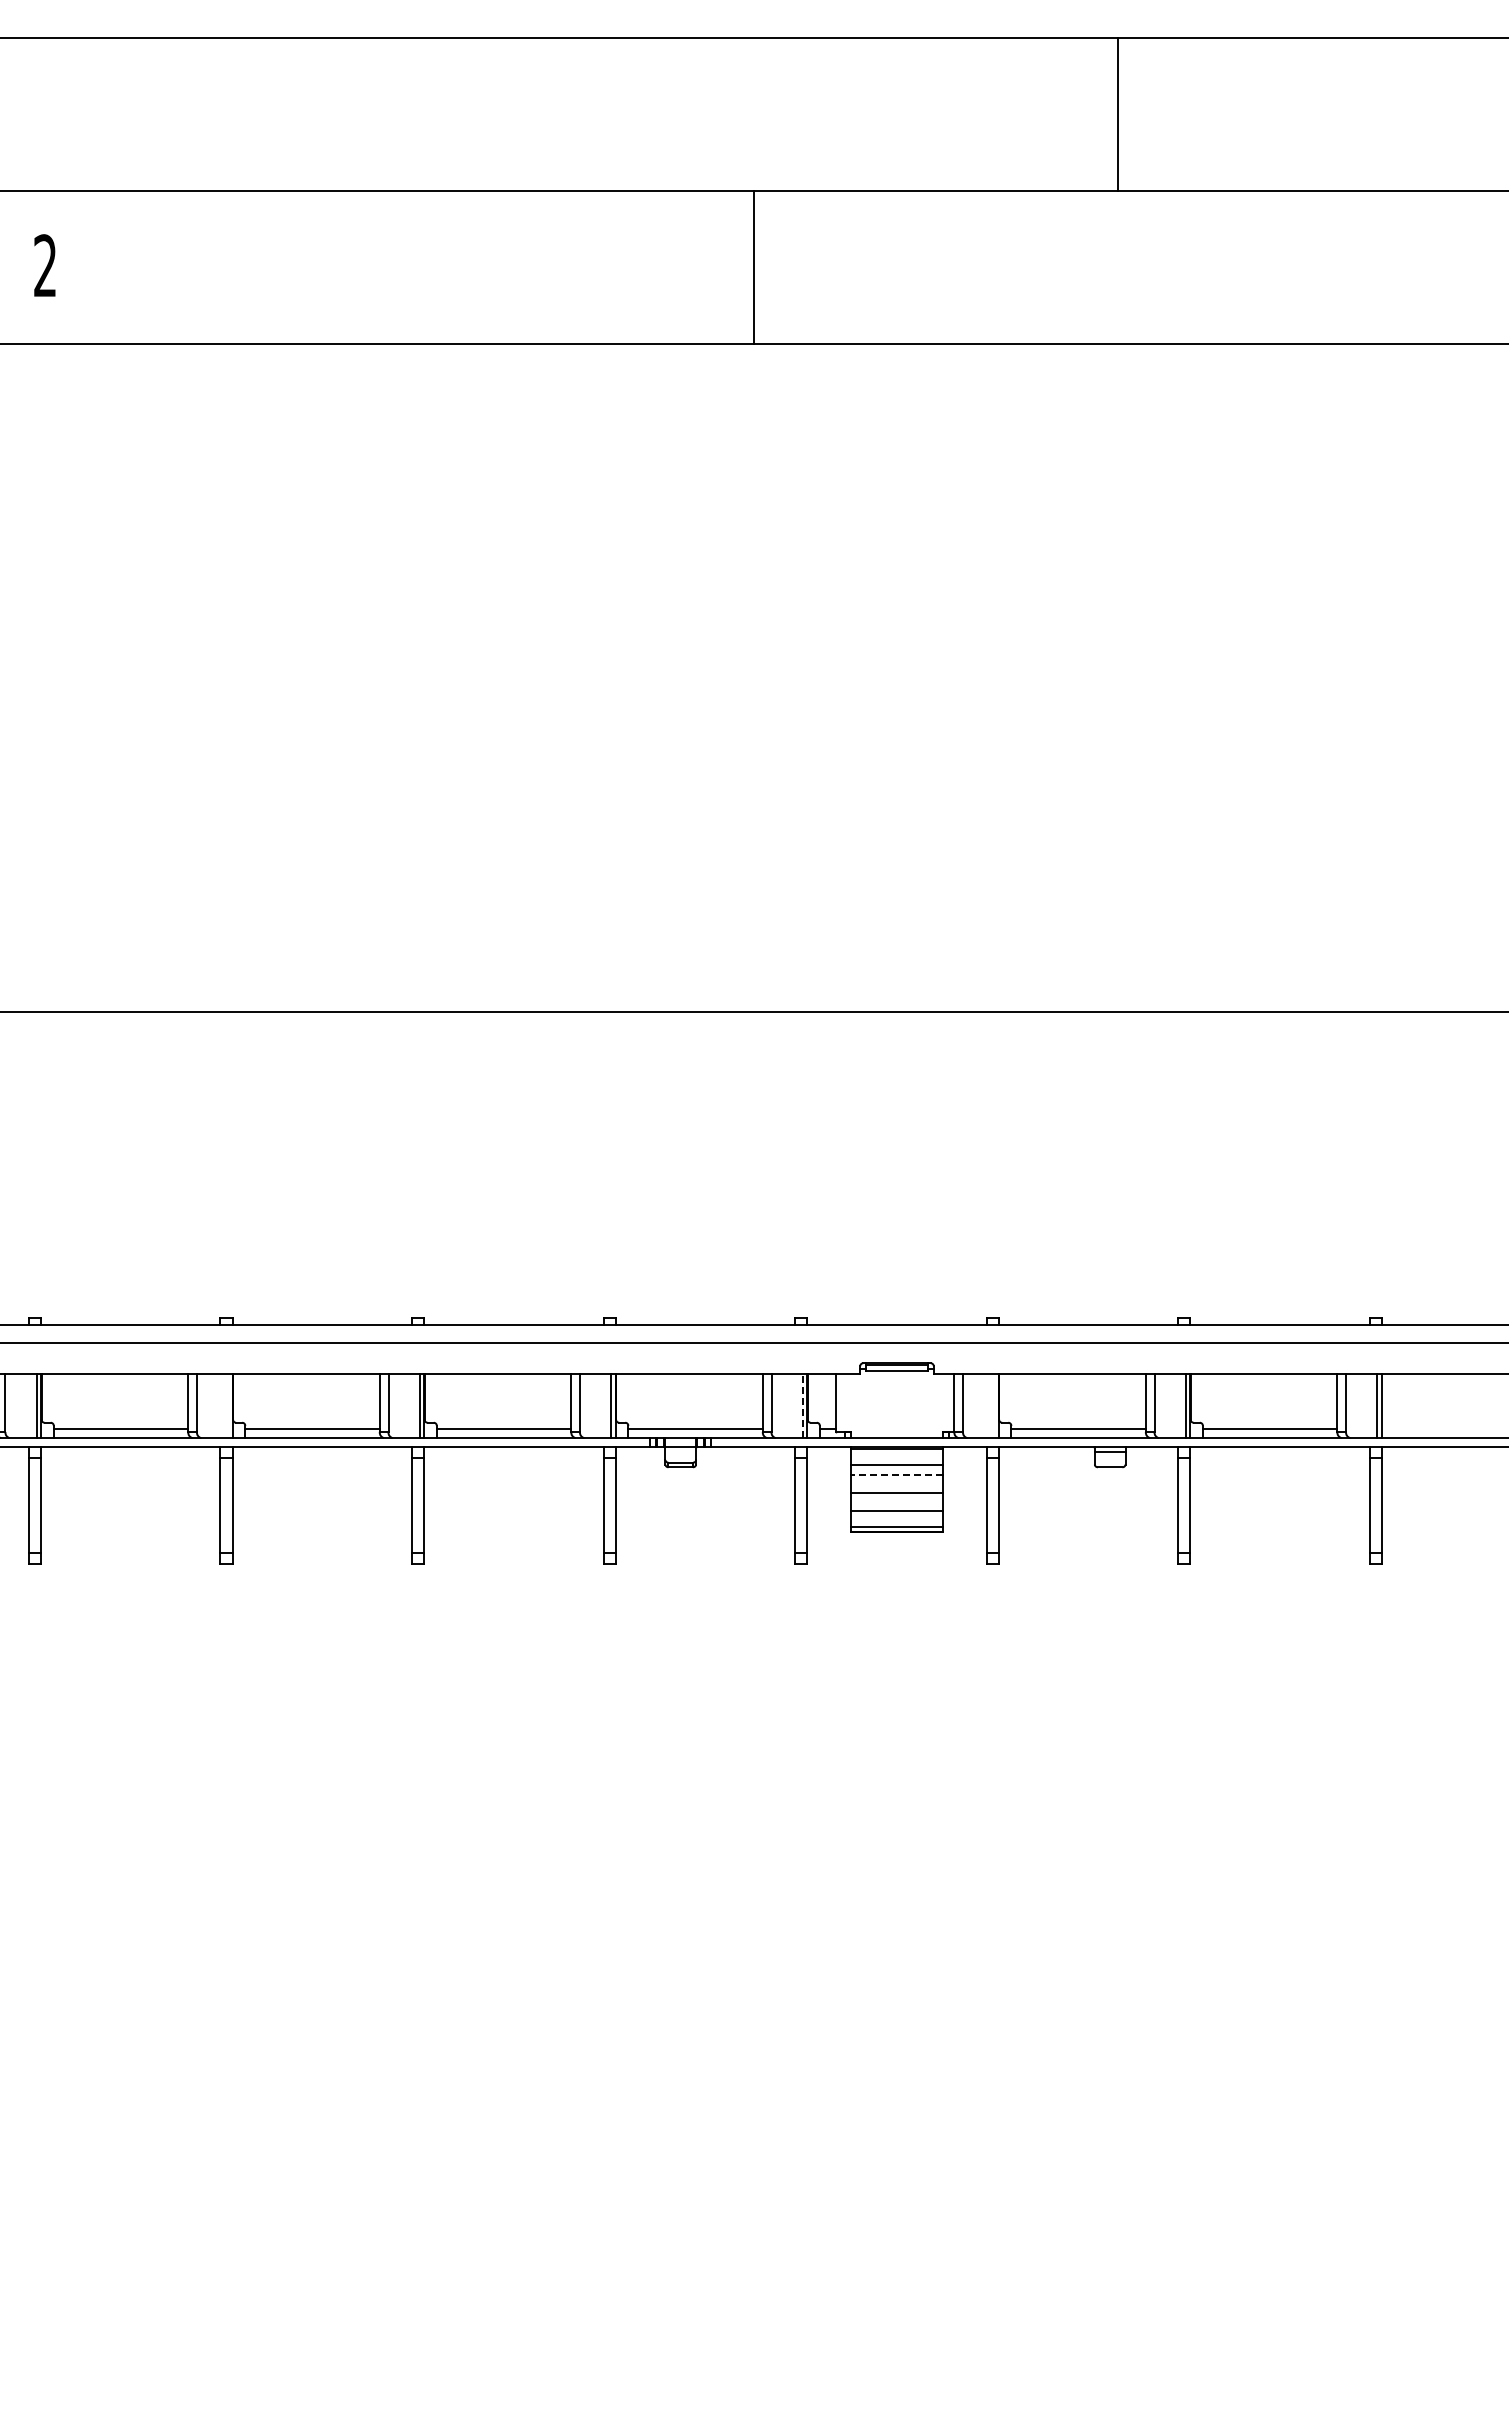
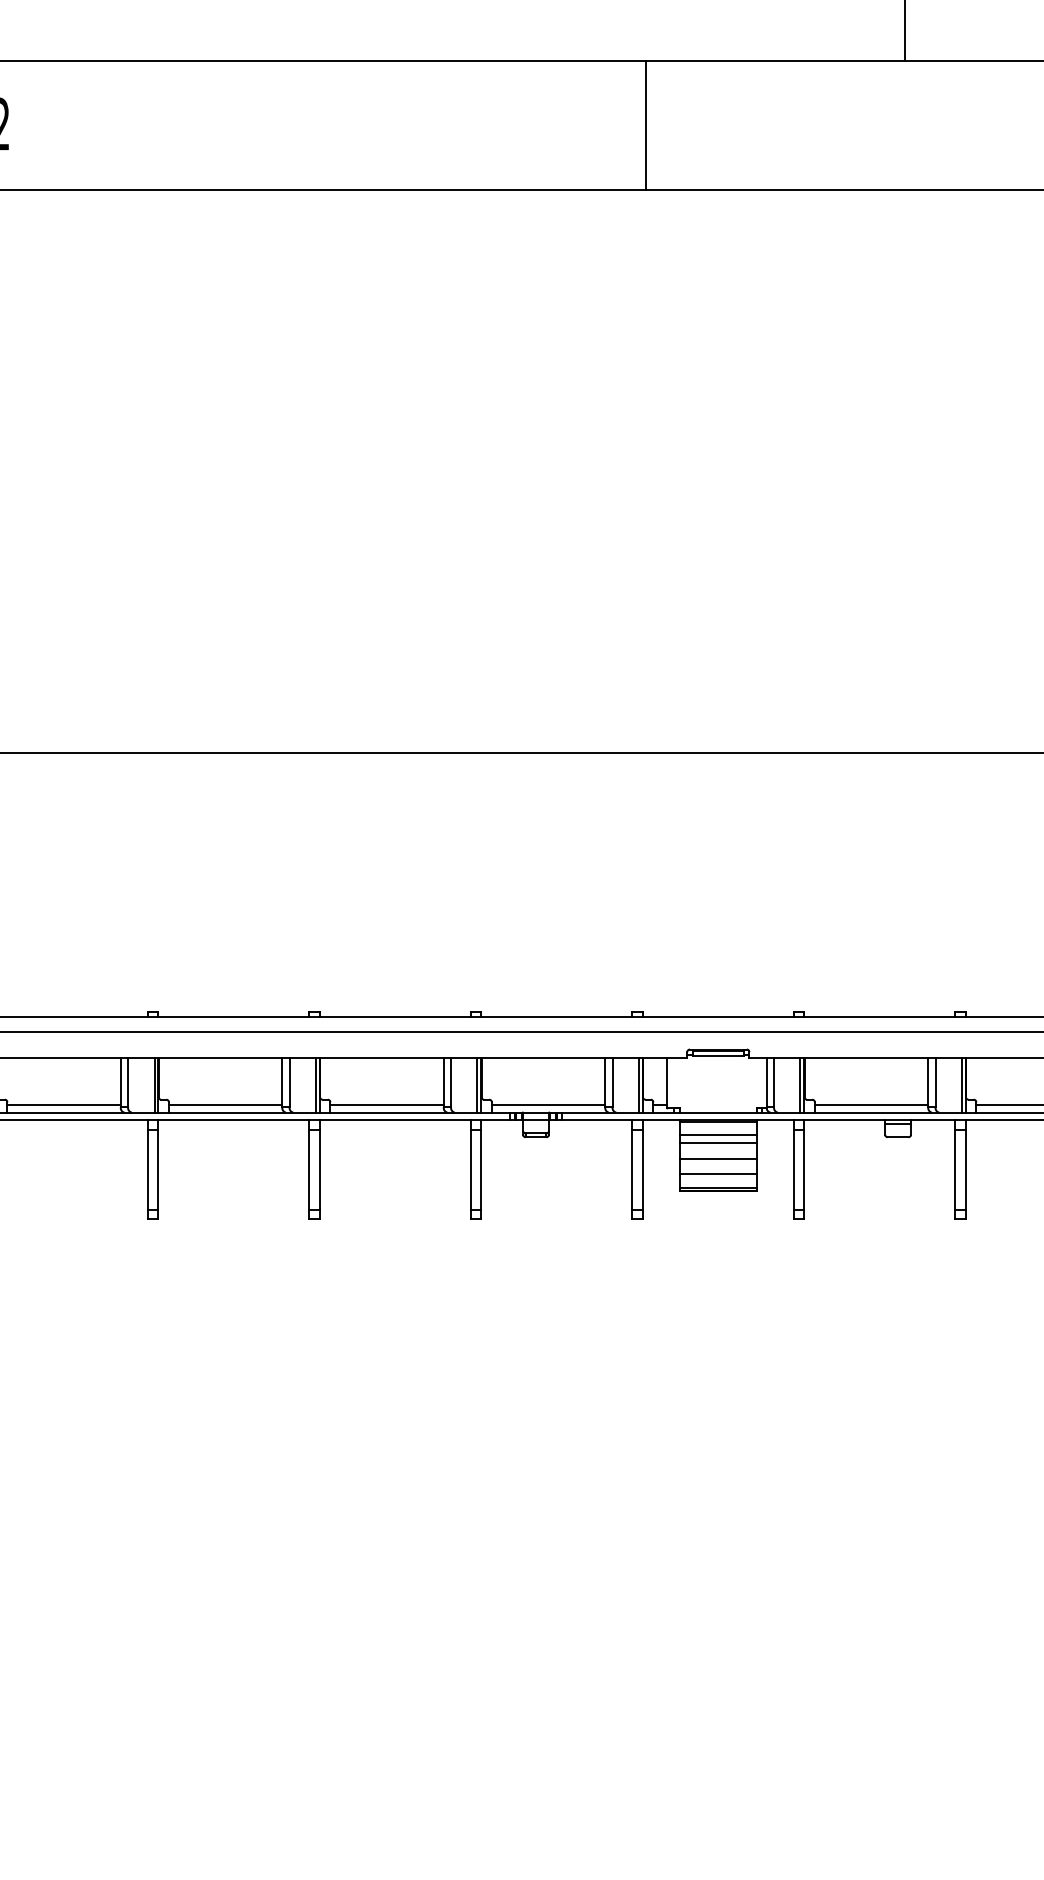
line: (754, 267) -> (646, 125), moved
line: (228, 1405) -> (154, 1085), added
line: (802, 1405) -> (638, 1085), dashed -> solid
line: (994, 1405) -> (800, 1085), added
line: (896, 1474) -> (717, 1143), dashed -> solid

